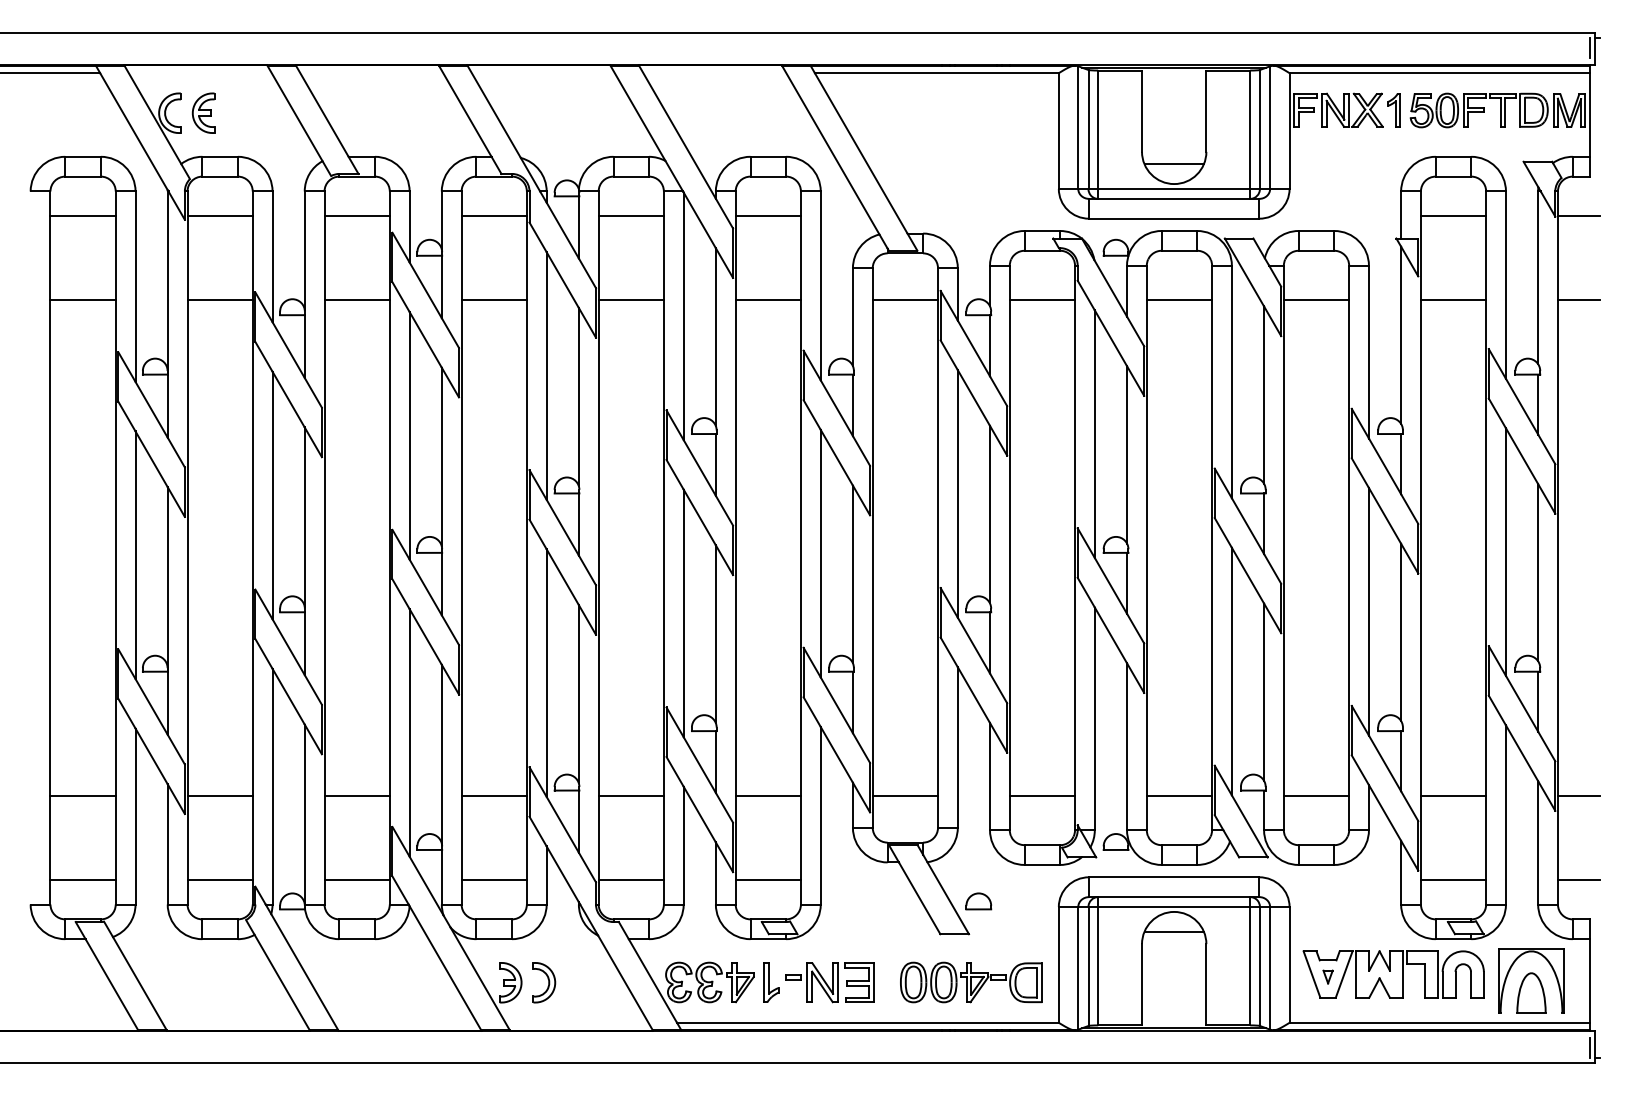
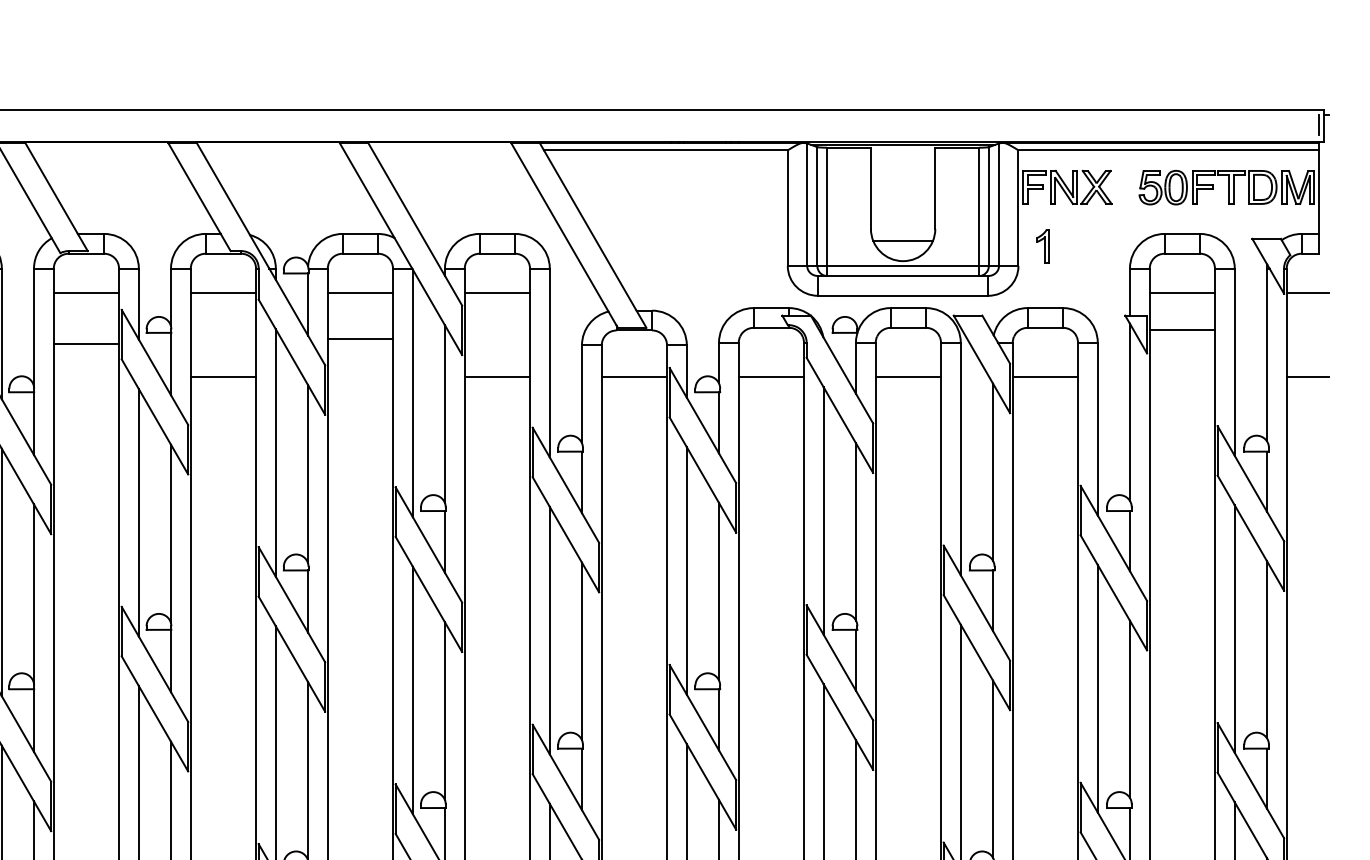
part: (1393, 110) -> (1042, 246), moved
line: (356, 300) -> (85, 343), moved
line: (630, 300) -> (359, 338), moved
line: (1453, 300) -> (1182, 329), moved

